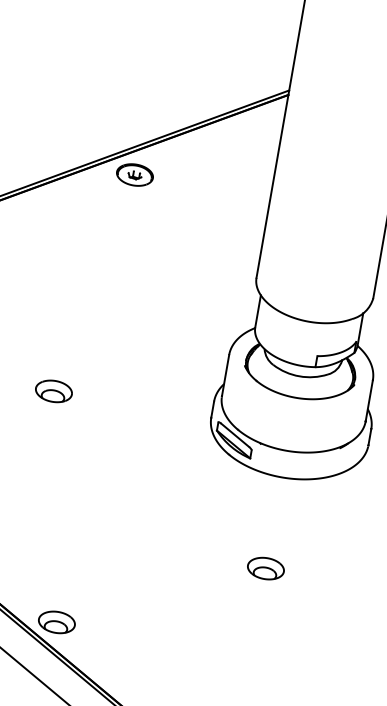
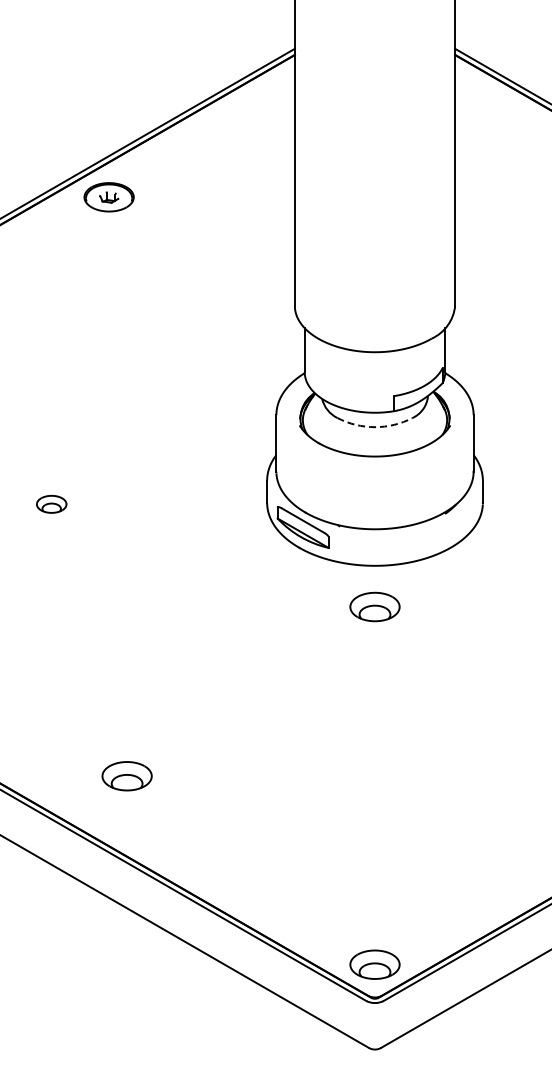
arc: (299, 376) -> (375, 427), solid -> dashed
part: (53, 391) -> (51, 504), size x0.6
part: (265, 568) -> (374, 606), moved
part: (56, 622) -> (126, 776), moved

